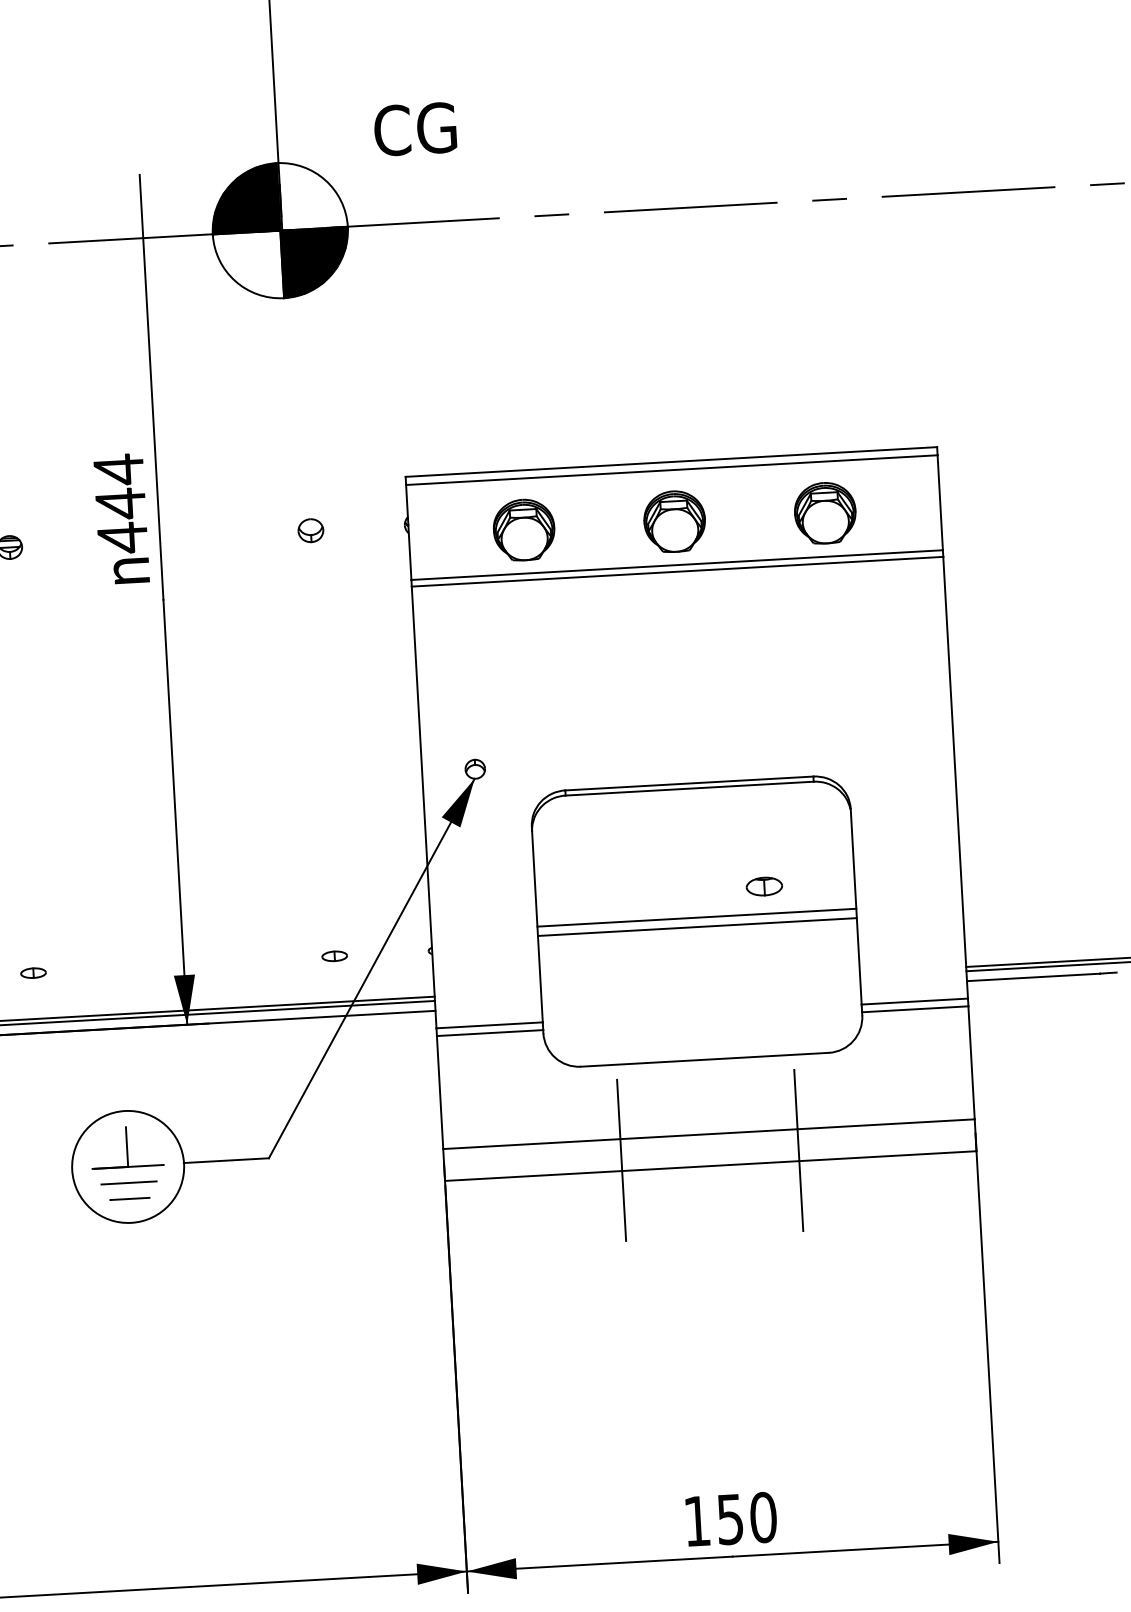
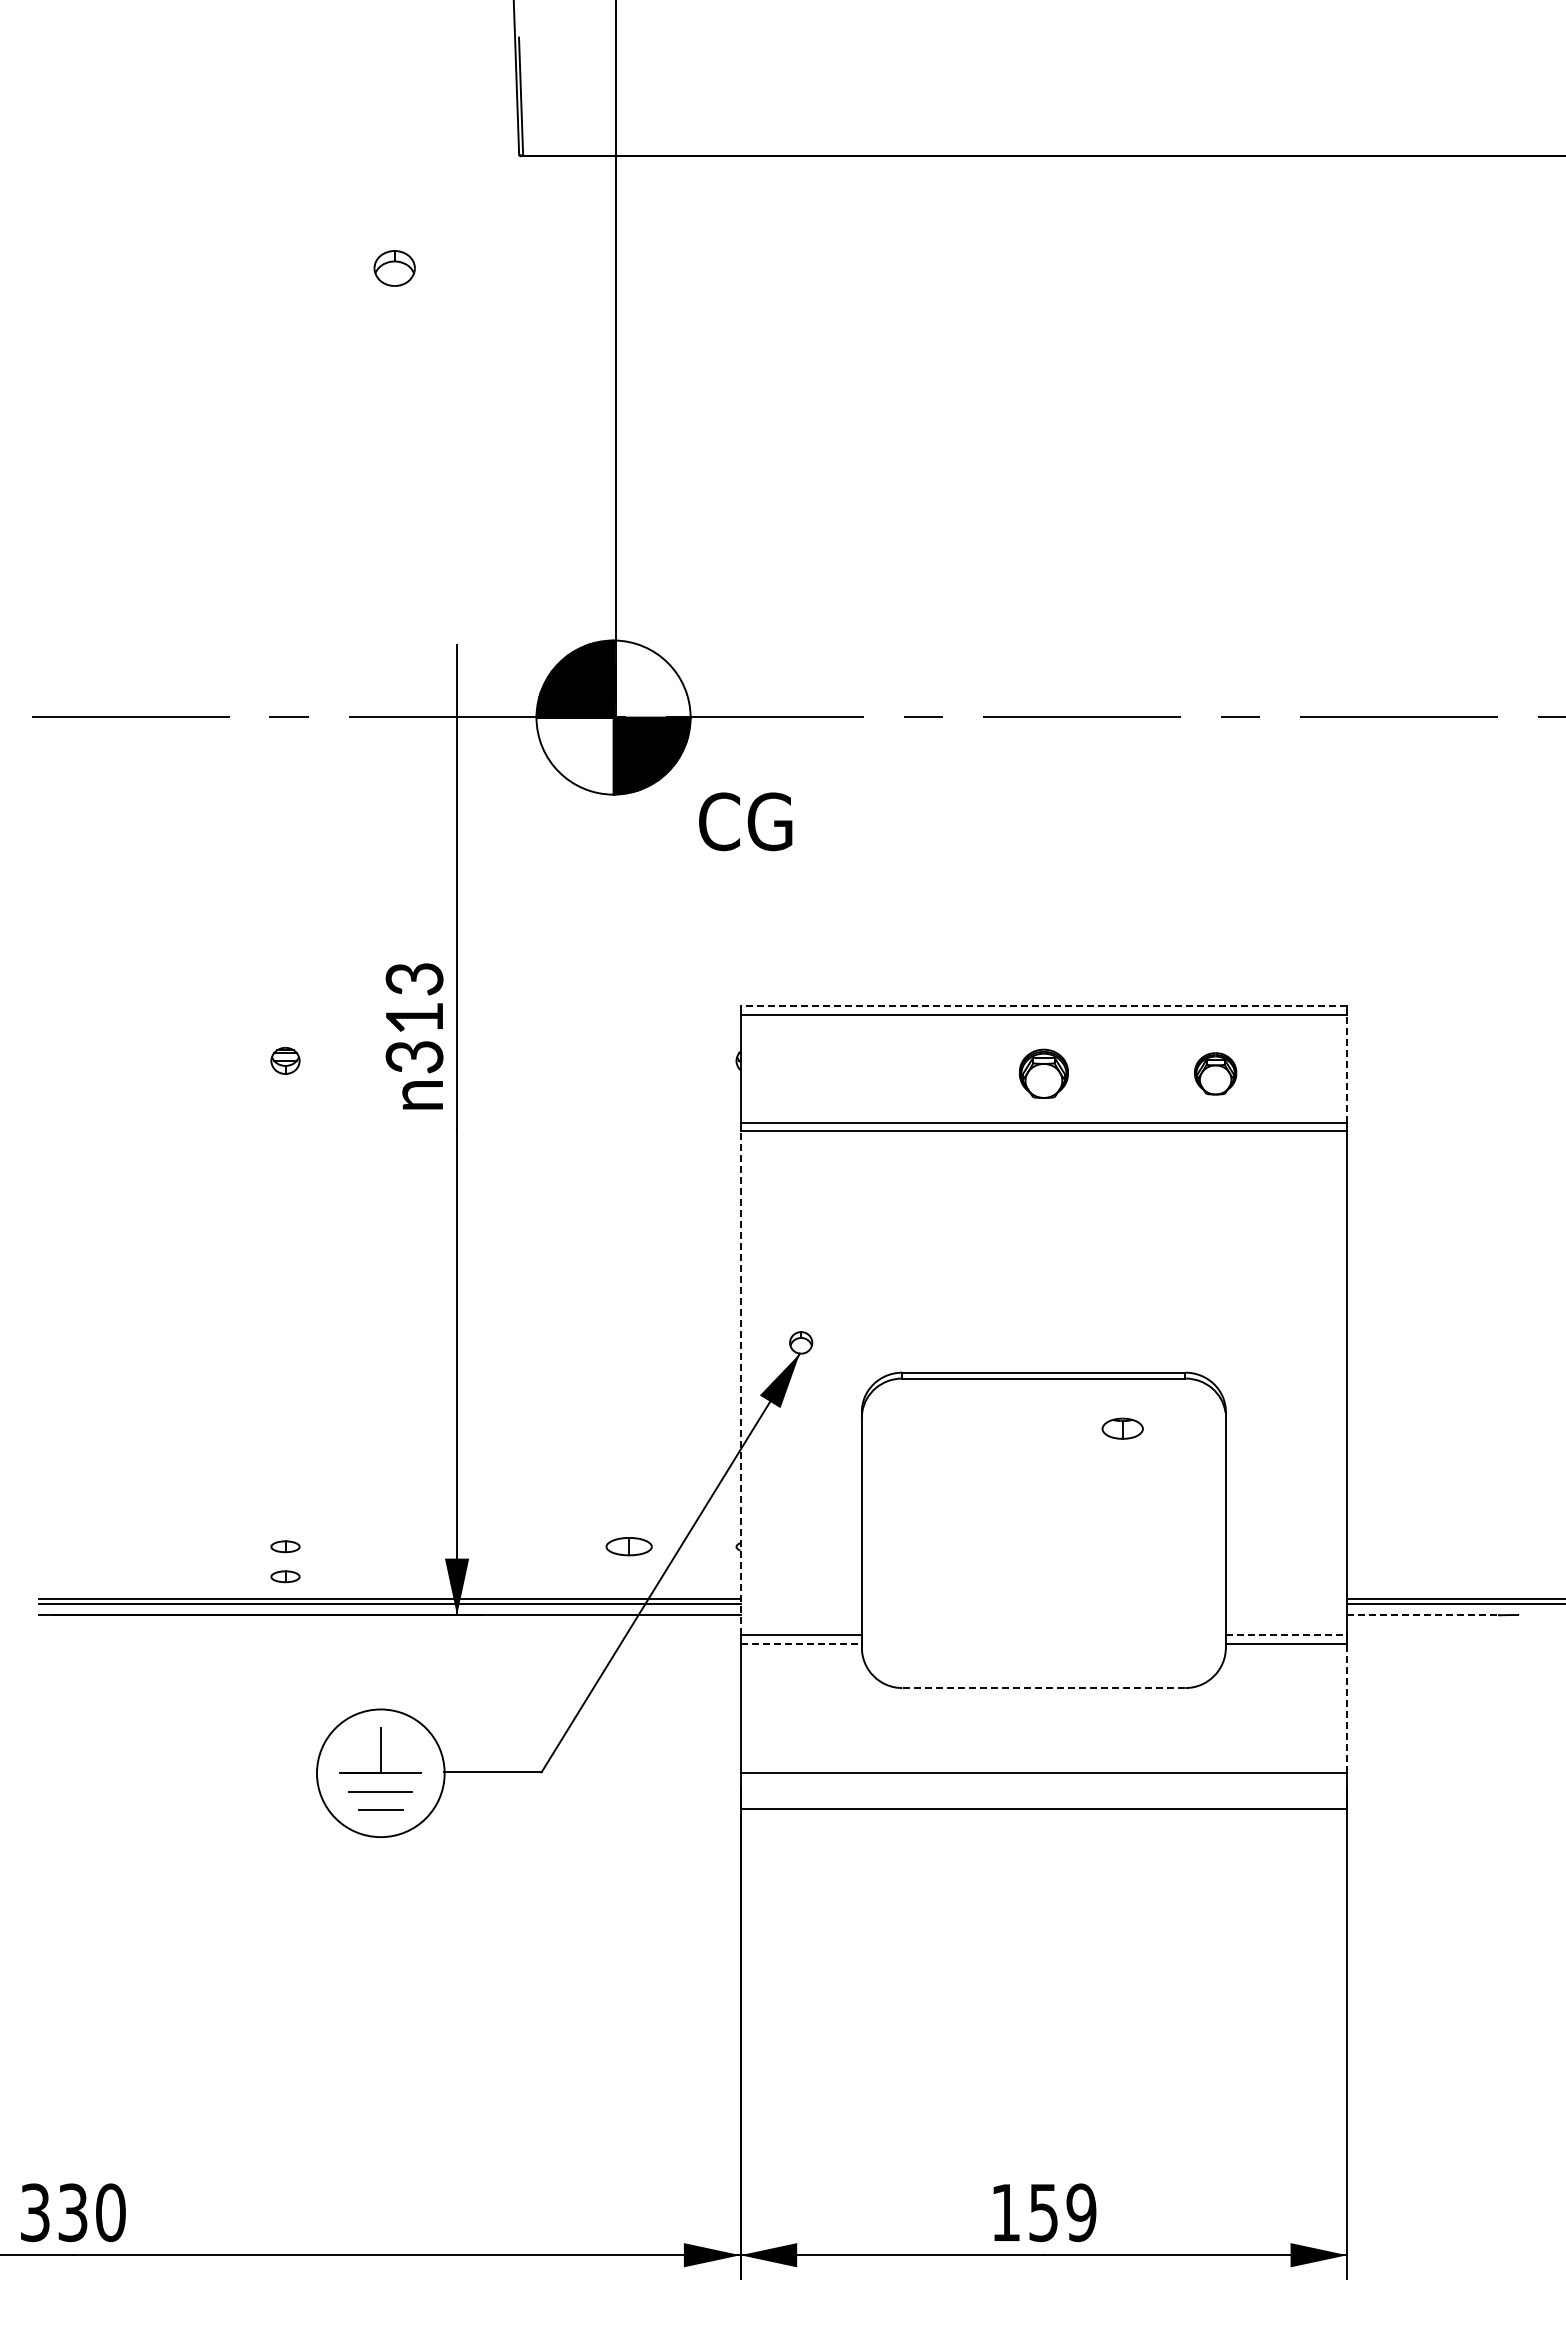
text: (415, 129) -> (745, 821), moved
line: (671, 461) -> (1043, 1005), solid -> dashed
line: (940, 502) -> (1347, 1068), solid -> dashed
text: (120, 504) -> (414, 1018), 444 -> 313
part: (825, 513) -> (1215, 1073), size x0.6
part: (674, 521) -> (1043, 1073), size x0.7
part: (523, 529) -> (871, 1073), removed
part: (311, 530) -> (629, 1060), removed
line: (424, 806) -> (740, 1382), solid -> dashed
part: (764, 886) -> (1122, 1428), moved
line: (696, 917) -> (1043, 1525), removed
line: (697, 927) -> (1043, 1536), removed
part: (334, 956) -> (629, 1546), size x1.6
line: (1033, 977) -> (1423, 1615), solid -> dashed
part: (35, 999) -> (285, 1576), added
line: (914, 1001) -> (1286, 1635), solid -> dashed
line: (490, 1032) -> (801, 1643), solid -> dashed
line: (704, 1060) -> (1043, 1688), solid -> dashed
line: (971, 1061) -> (1347, 1707), solid -> dashed
line: (798, 1150) -> (1144, 1797), removed
line: (621, 1160) -> (942, 1797), removed
text: (763, 1517) -> (1081, 2212), 150 -> 159

